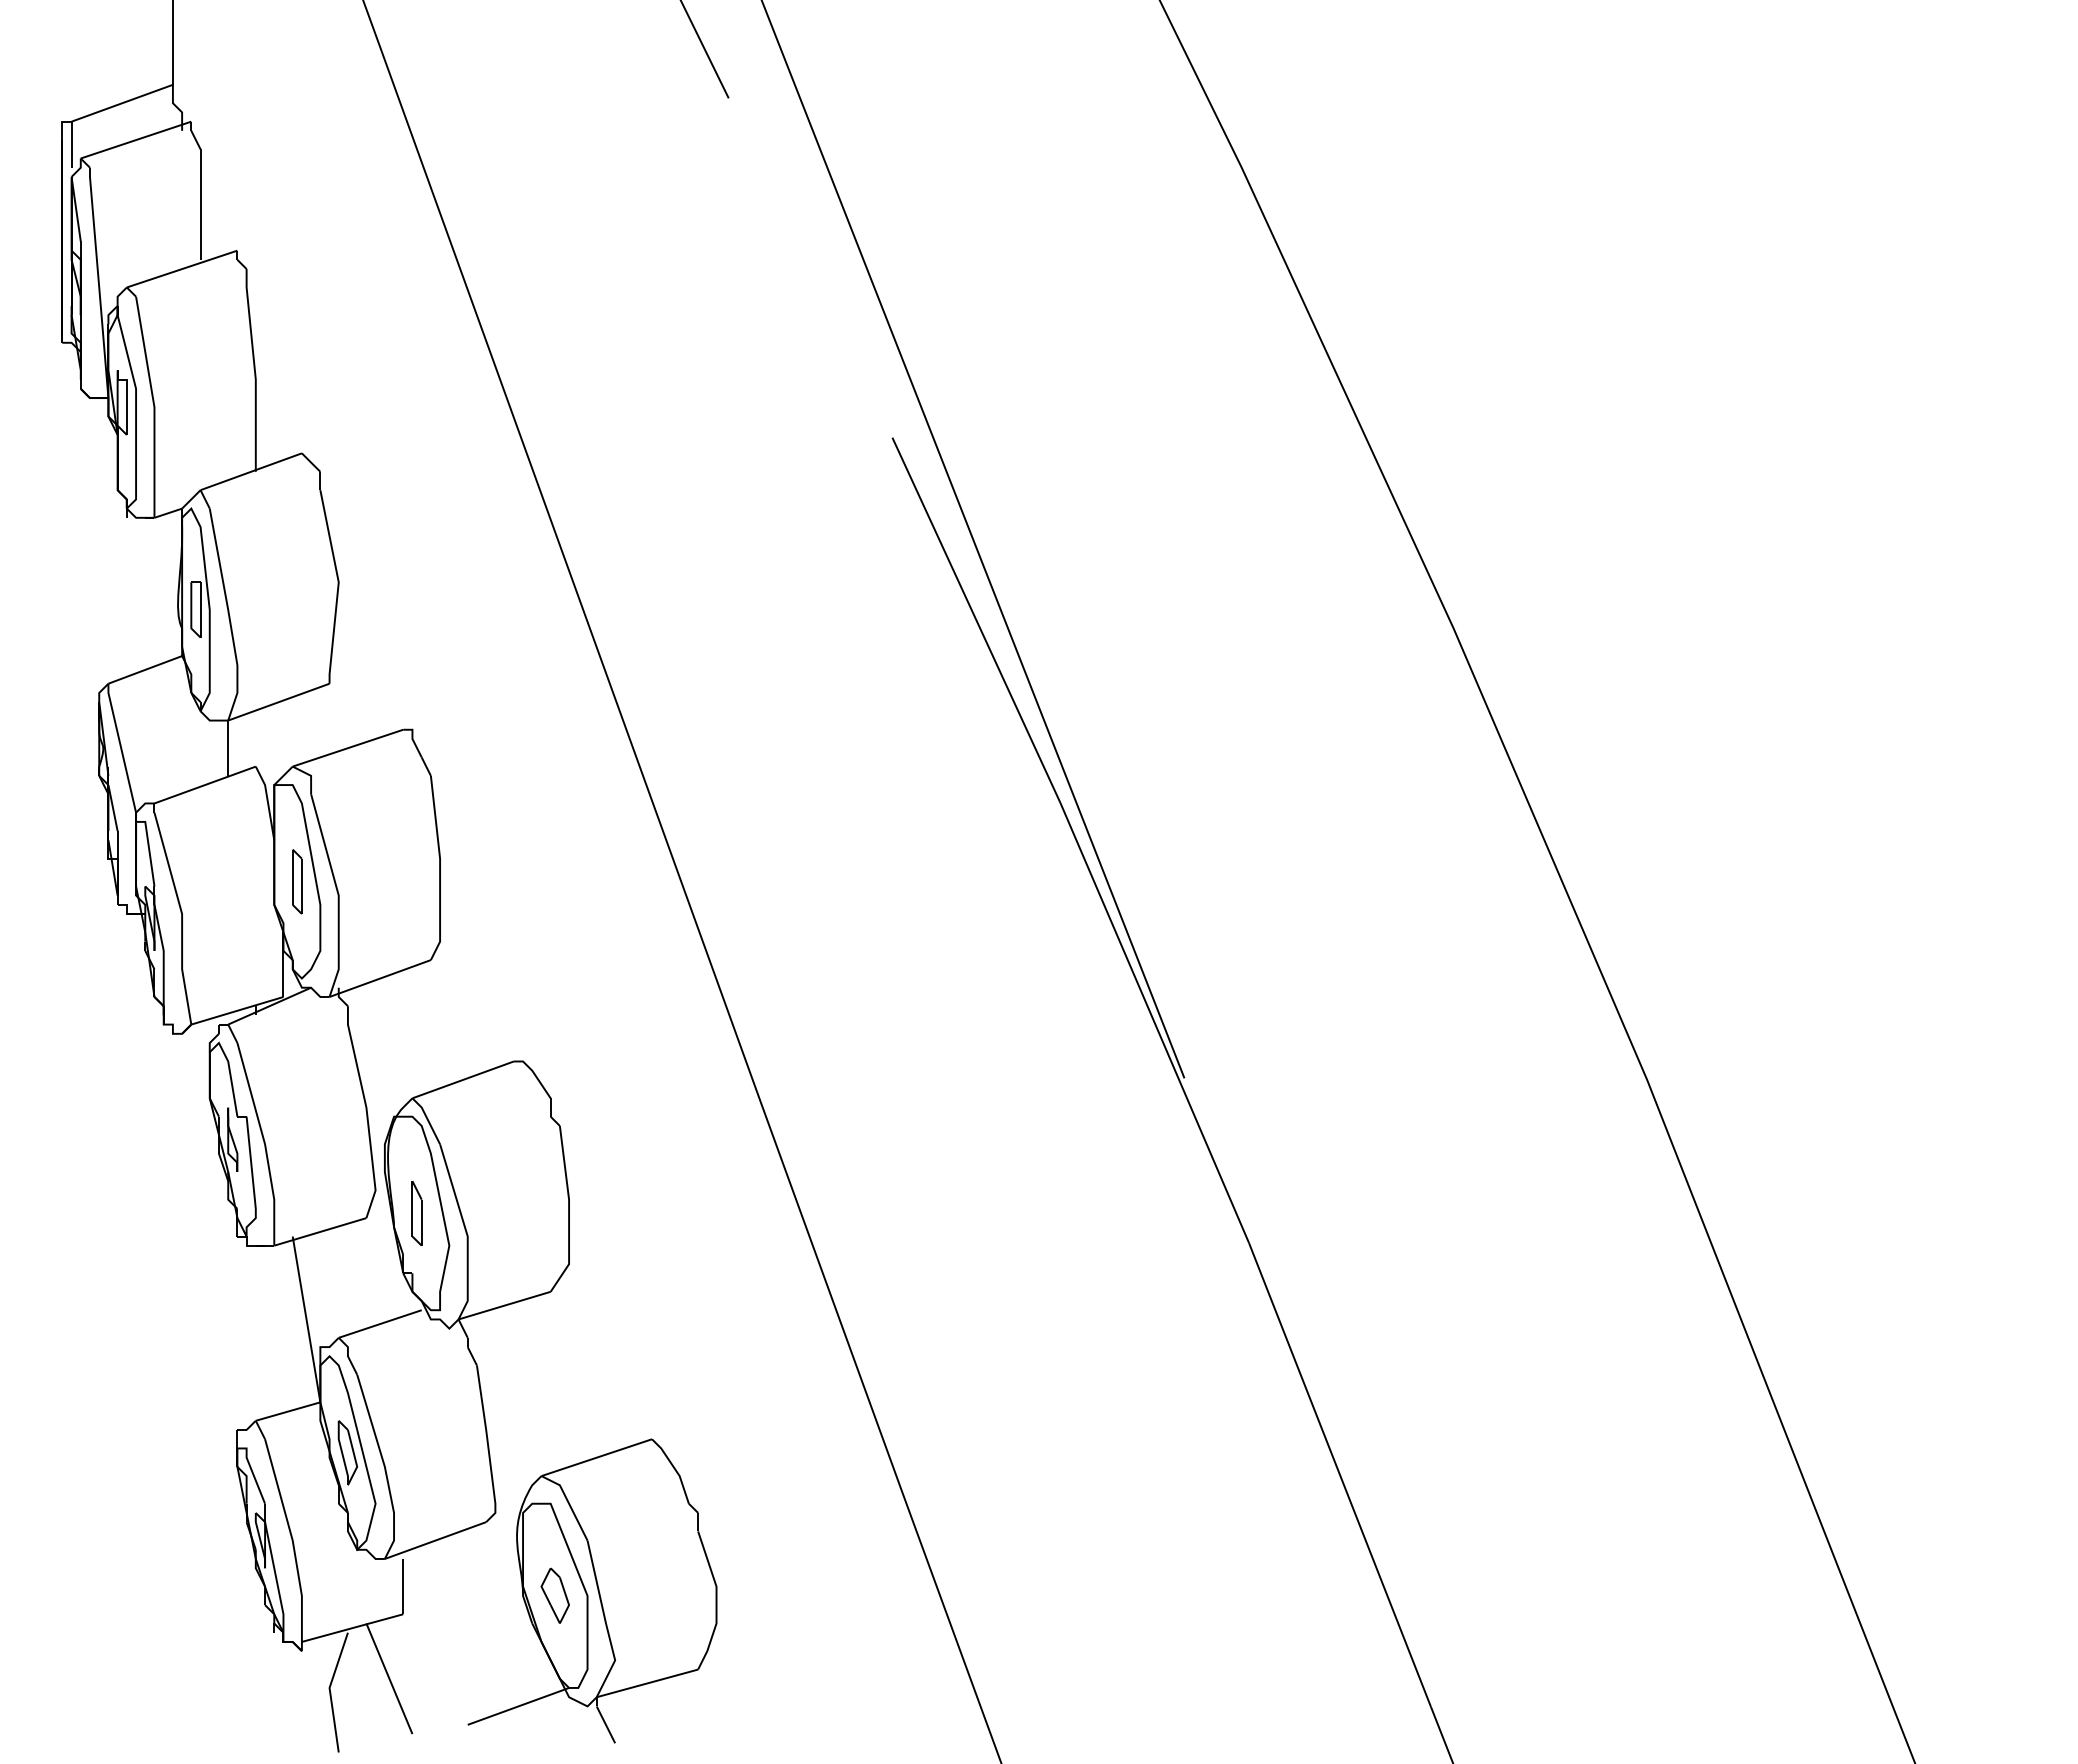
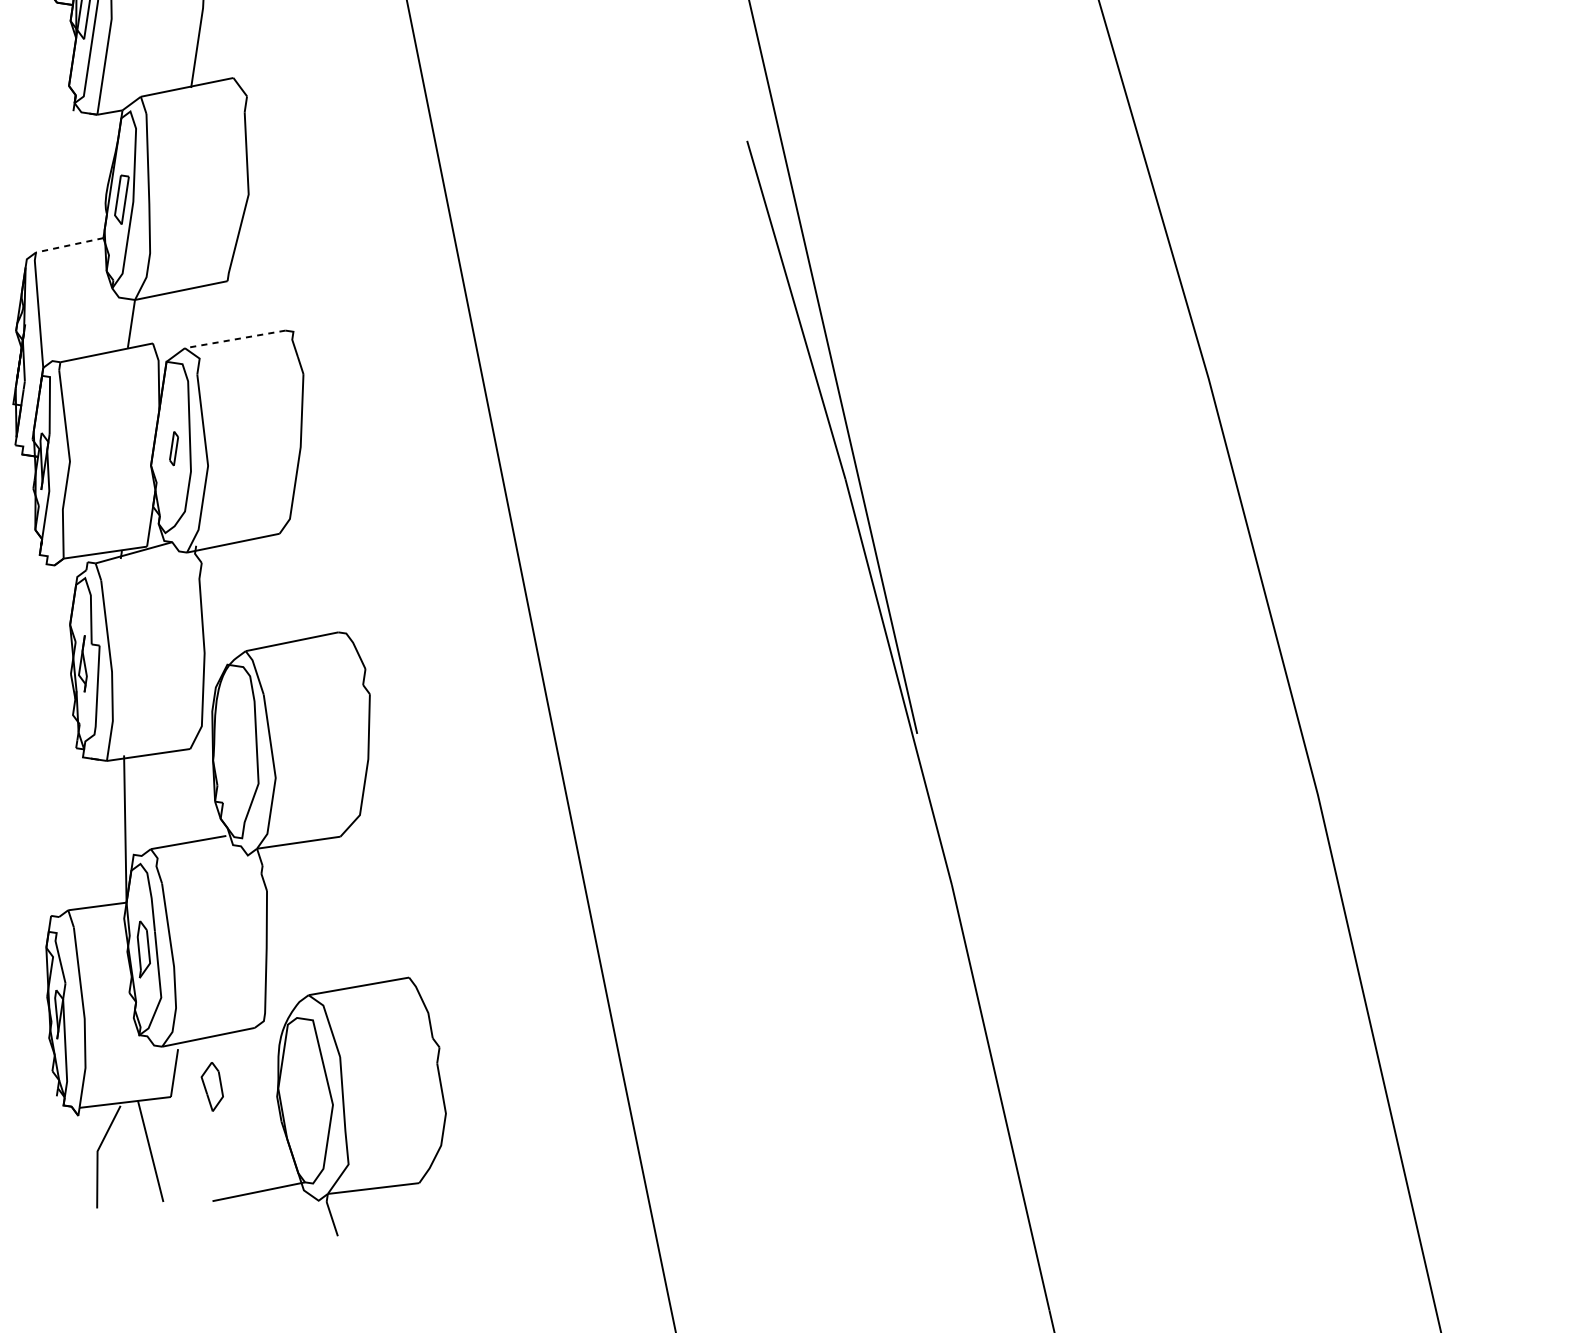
line: (144, 670) -> (68, 245), solid -> dashed
line: (347, 748) -> (234, 339), solid -> dashed
part: (297, 881) -> (174, 448), size x0.6
part: (416, 1213) -> (234, 751), removed
part: (554, 1595) -> (211, 1086), moved

